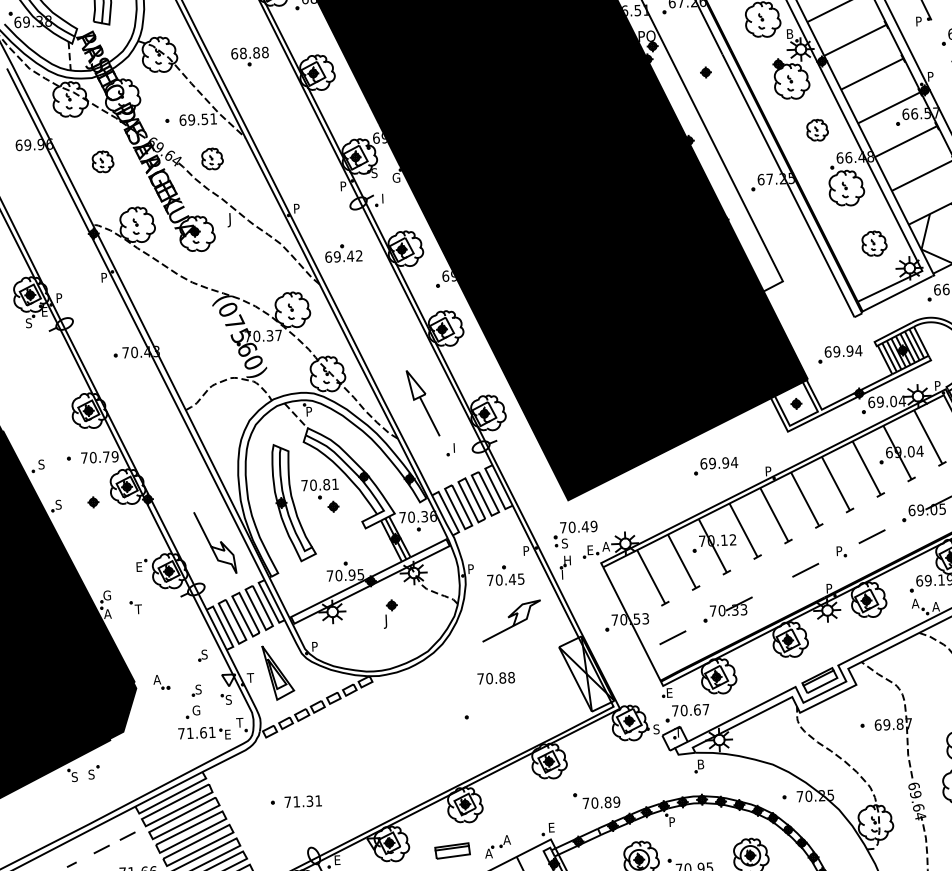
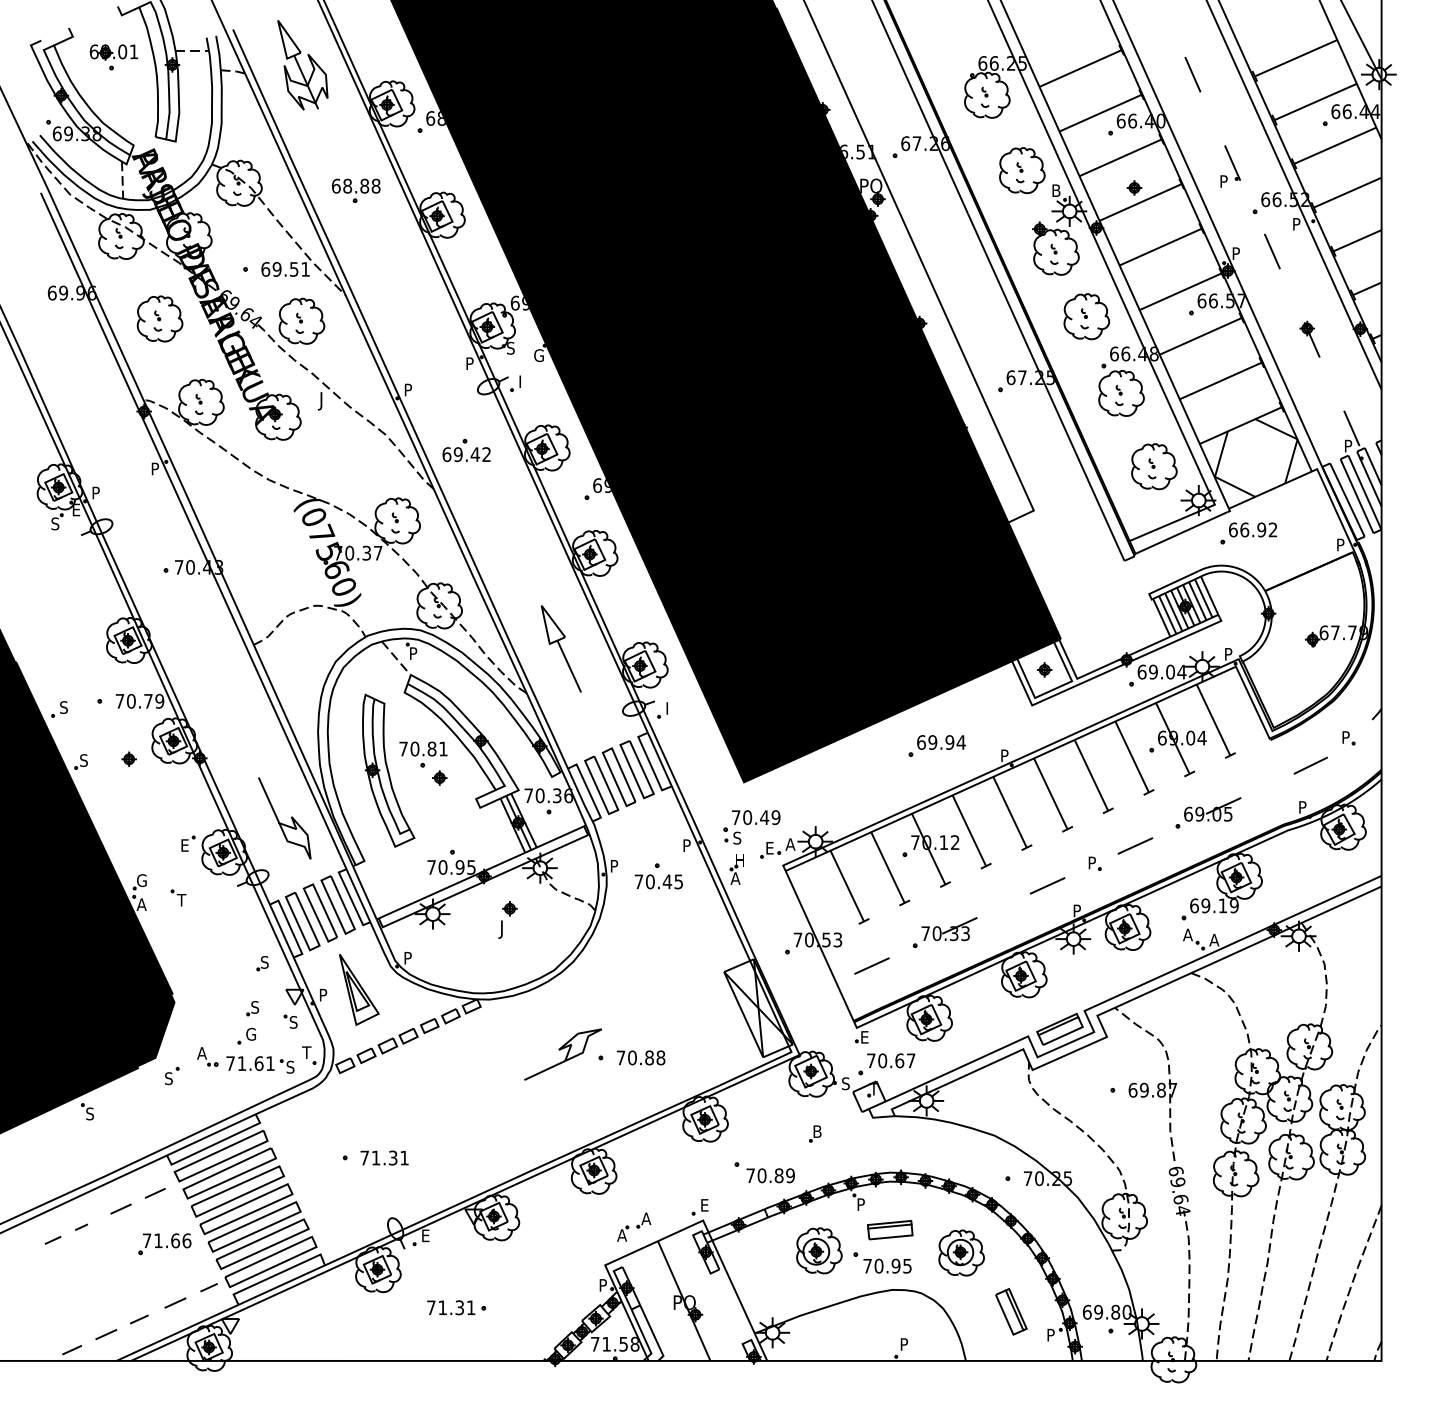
part: (705, 72) -> (1134, 187), moved
part: (817, 130) -> (1086, 316), size x1.67
part: (212, 158) -> (301, 320), size x1.67
part: (102, 161) -> (159, 318), size x1.67
part: (874, 243) -> (1154, 466), size x1.43
part: (839, 353) -> (1103, 607), removed
part: (450, 449) -> (662, 710), moved
text: (564, 574) -> (735, 878), I -> A
curve: (514, 620) -> (566, 1054), moved
text: (250, 677) -> (322, 994), T -> P
text: (496, 677) -> (641, 1057), moved
part: (161, 681) -> (207, 1056), moved
text: (227, 734) -> (290, 1066), E -> S
part: (699, 766) -> (815, 1133), moved
part: (94, 772) -> (172, 1075), moved
part: (452, 851) -> (890, 1230), moved

